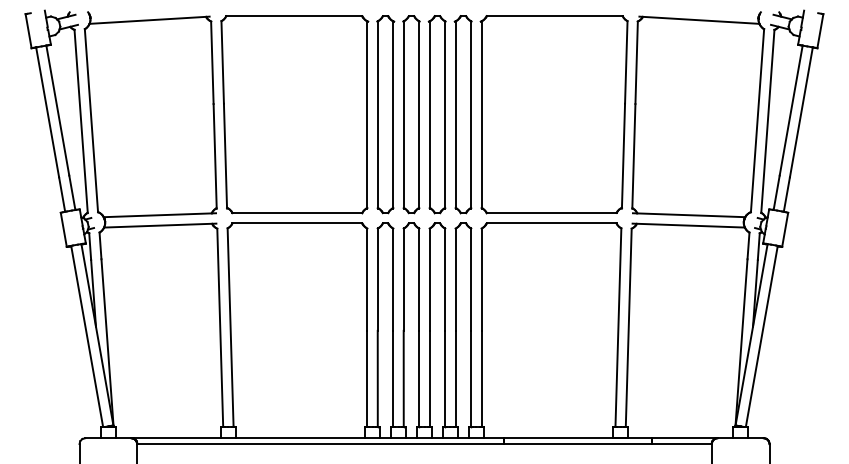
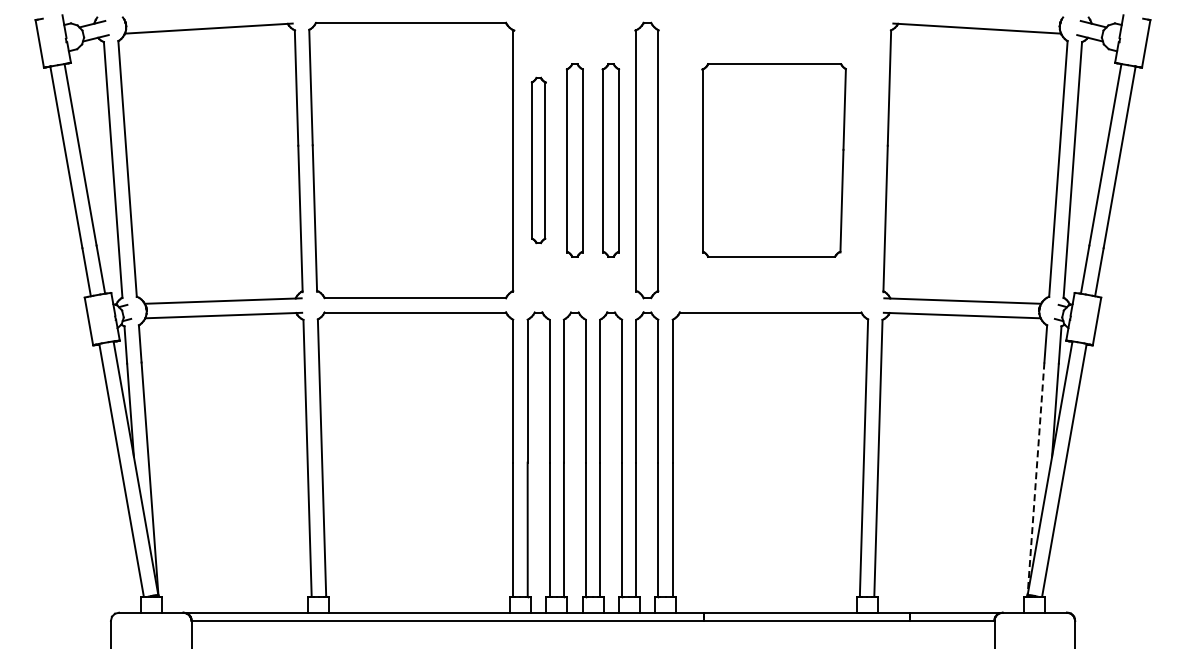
part: (385, 114) -> (538, 160), size x0.6
part: (411, 114) -> (574, 160), size x0.7
part: (437, 114) -> (610, 160), size x0.7
part: (553, 114) -> (773, 160), size x0.7
line: (741, 342) -> (1035, 479), solid -> dashed

